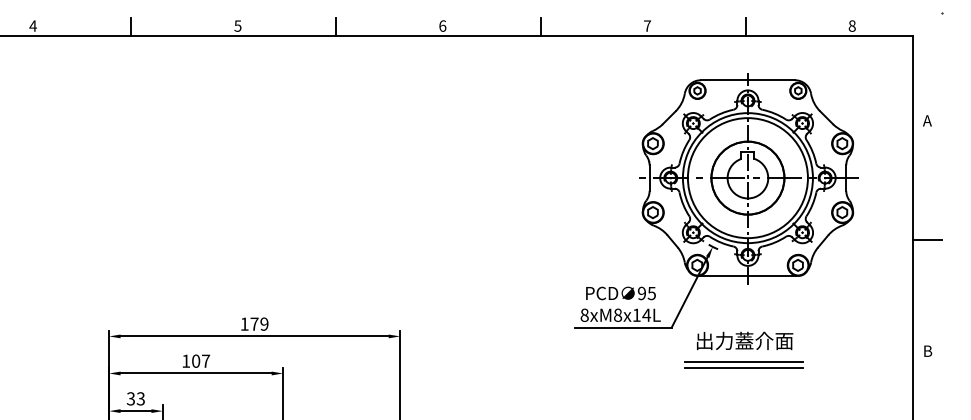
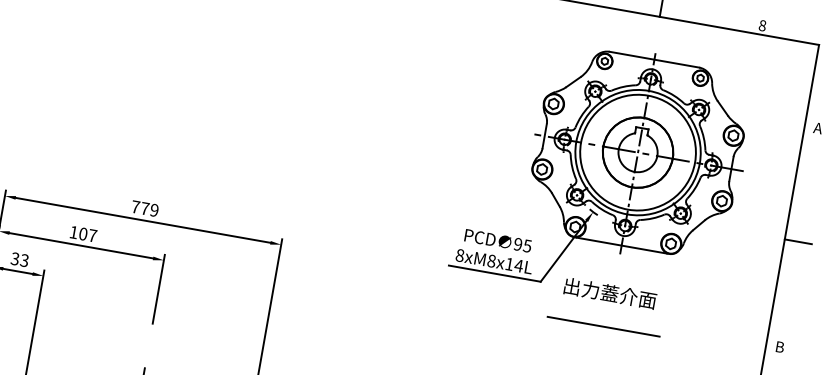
text: (244, 323) -> (135, 206), 179 -> 779
text: (745, 340) -> (610, 293), moved
line: (744, 367) -> (603, 331), removed

